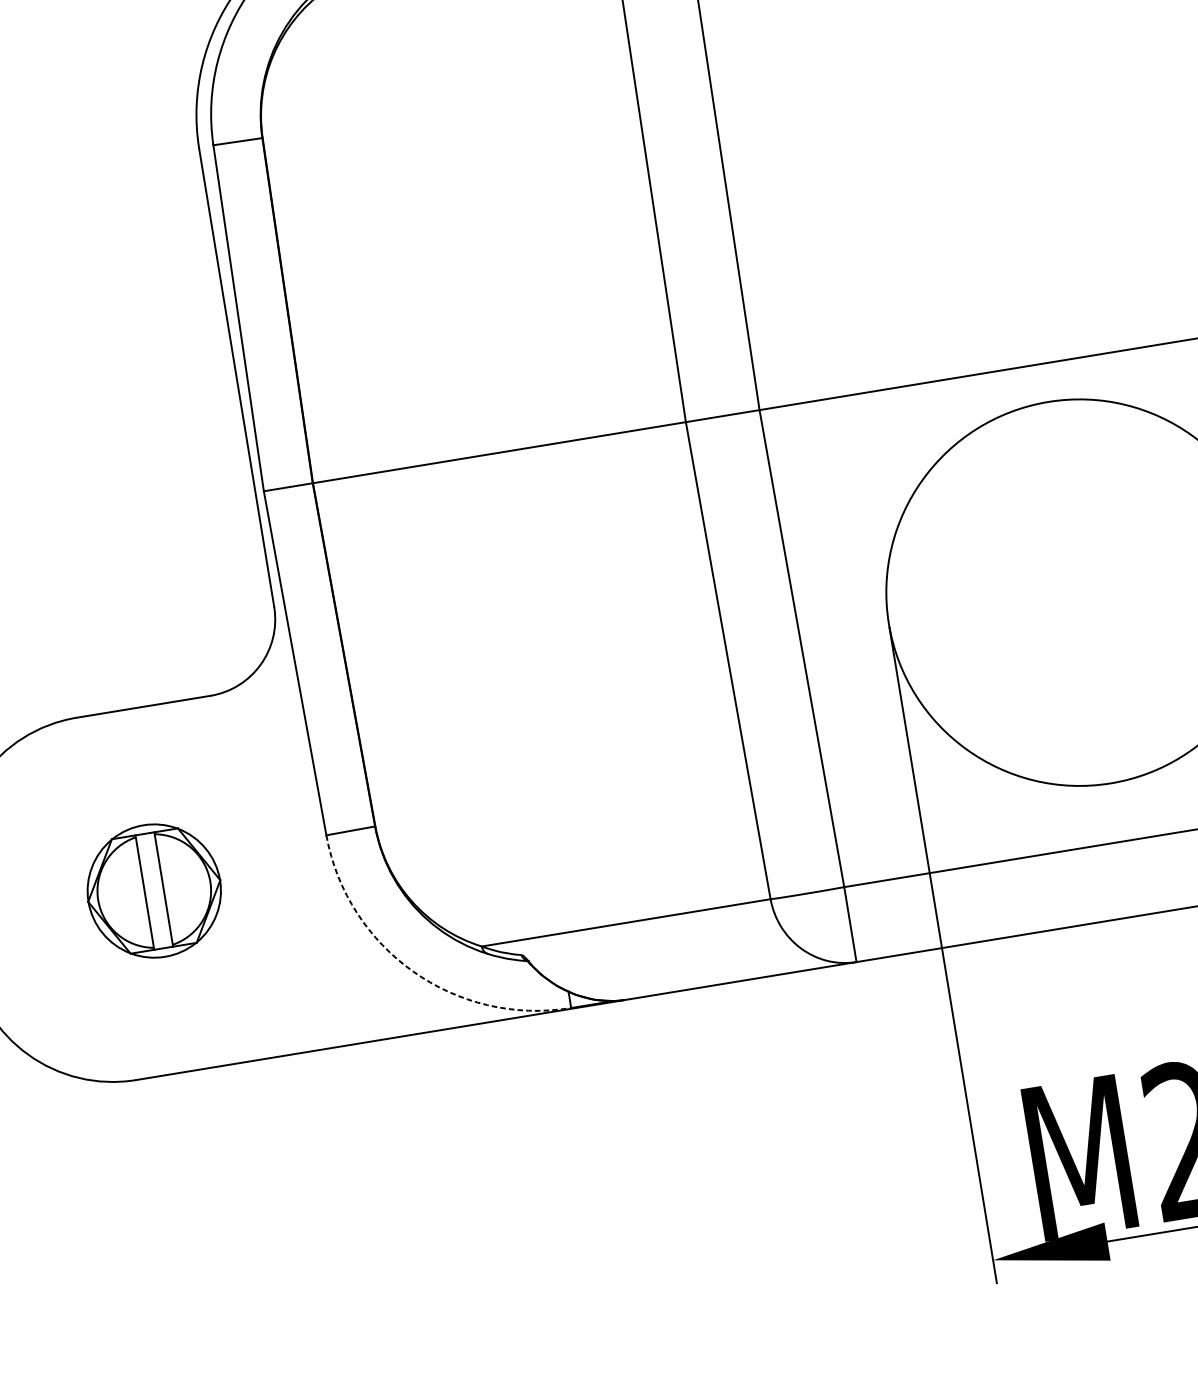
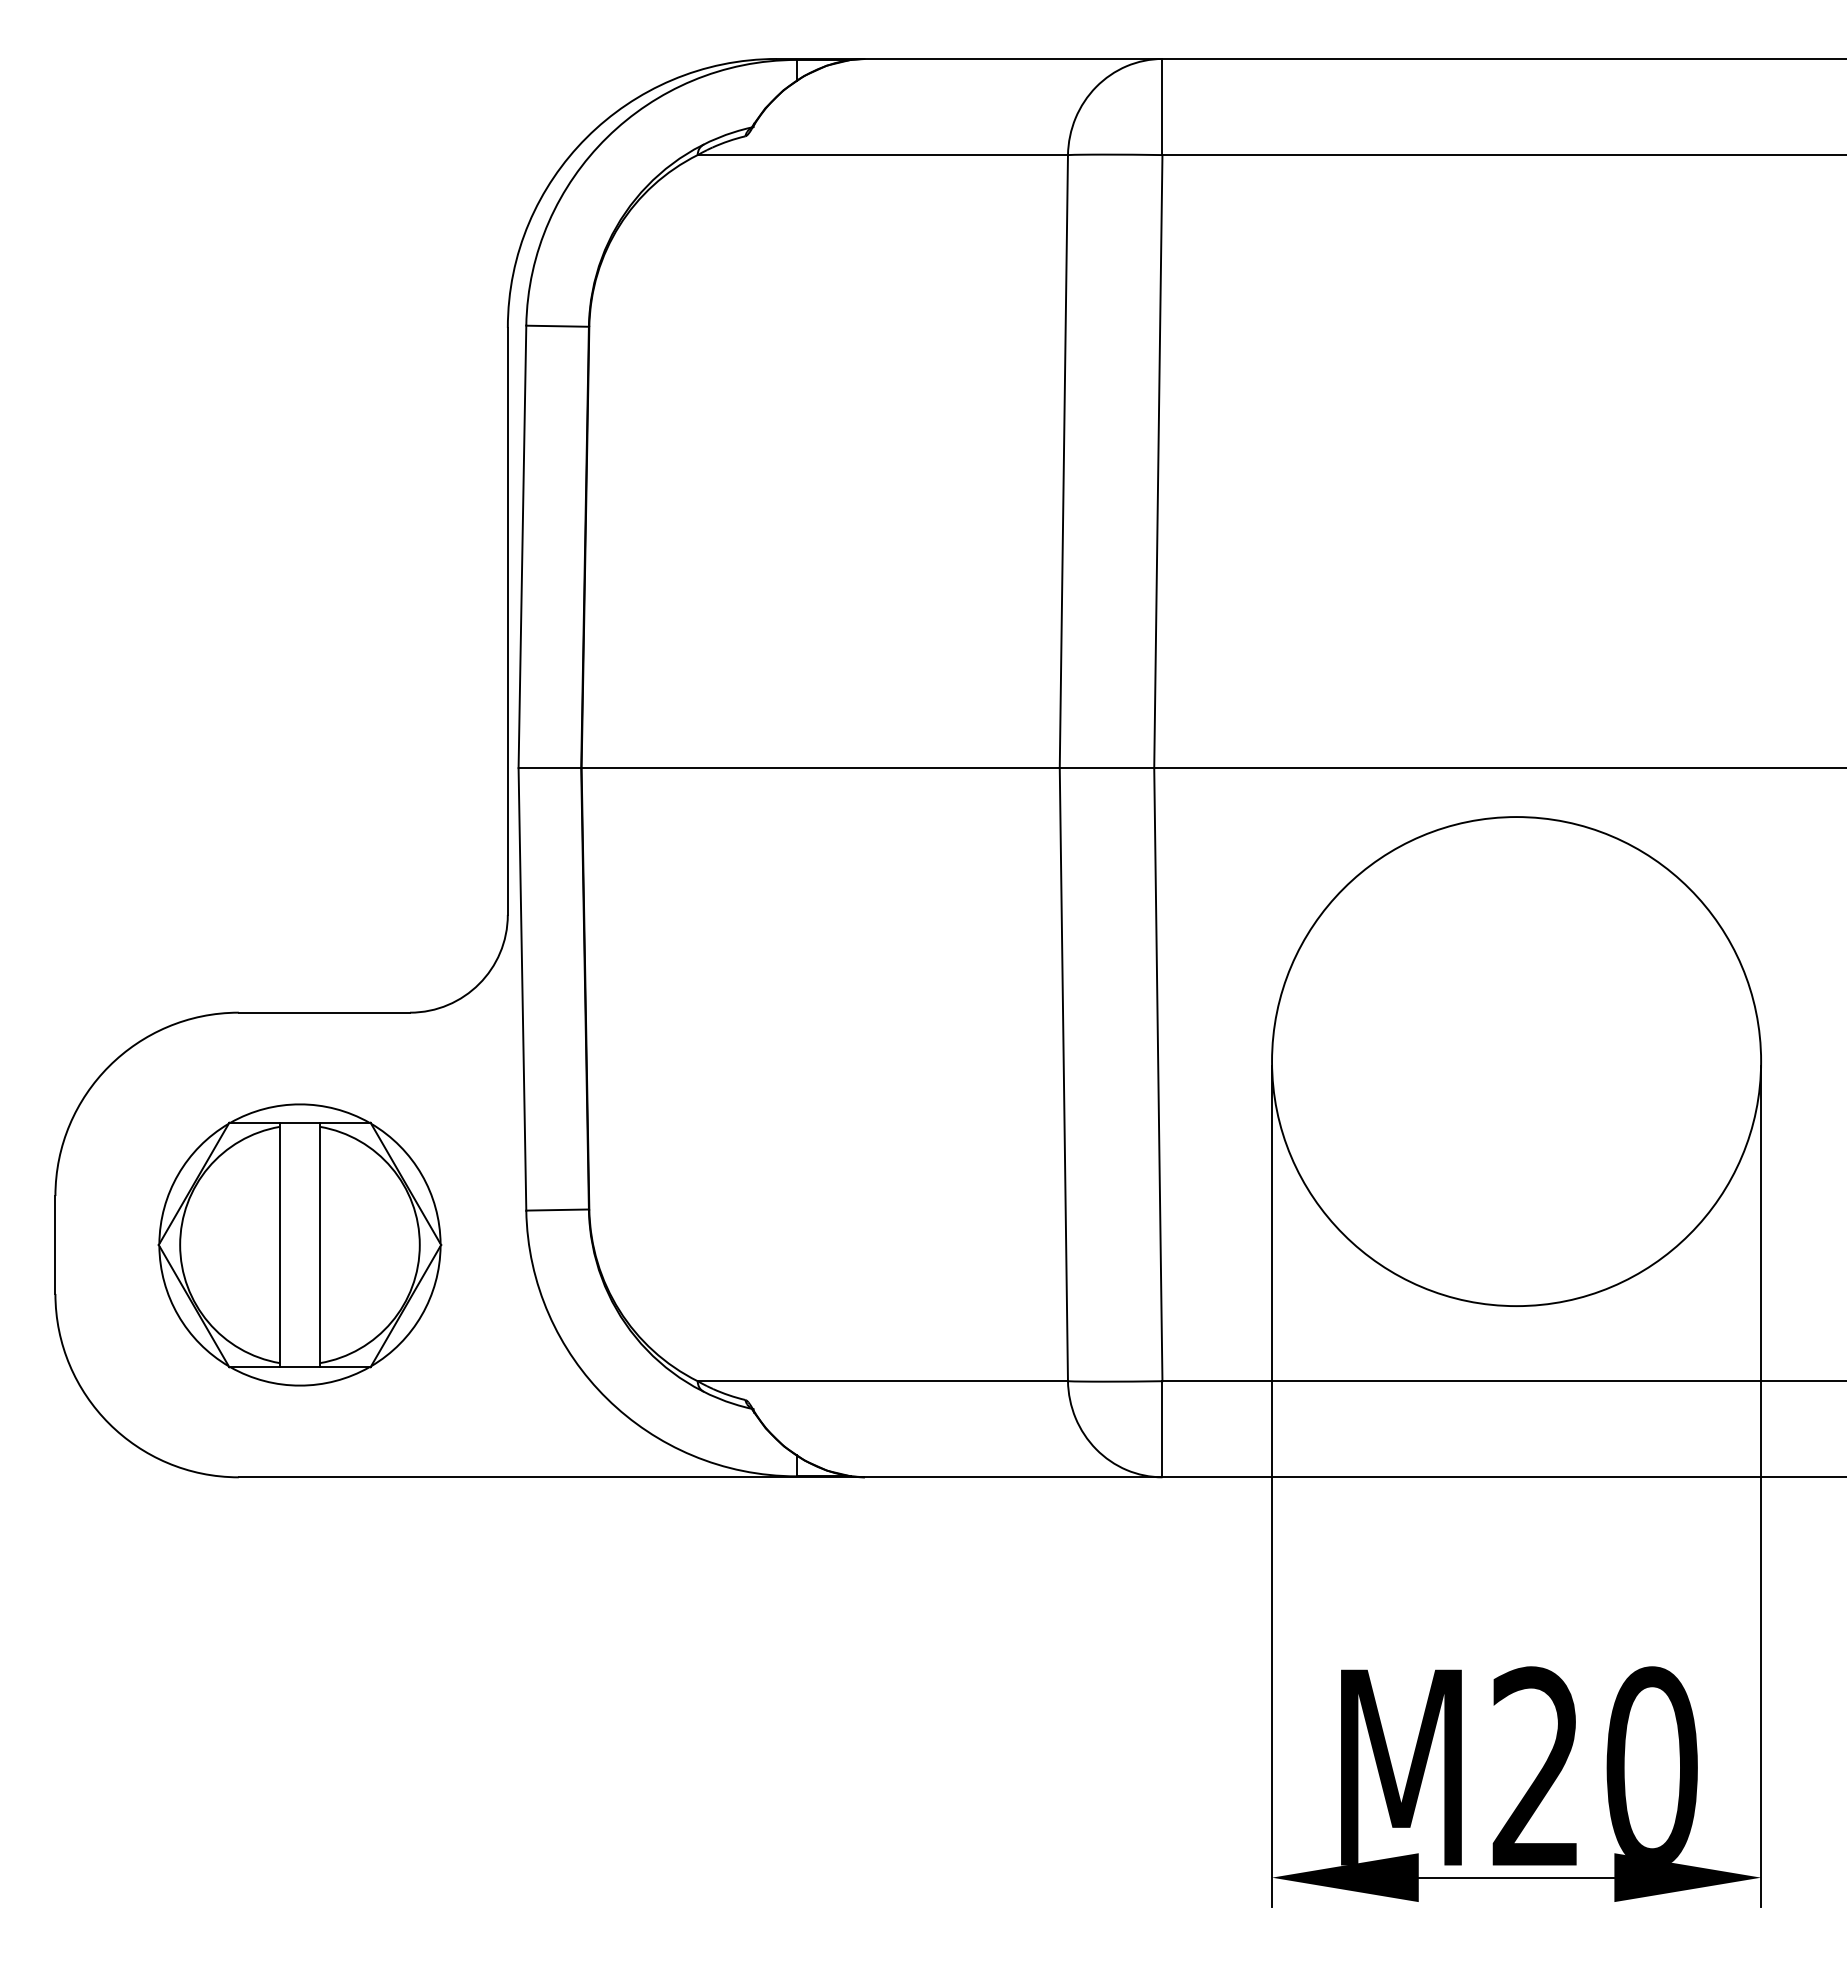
part: (153, 890) -> (299, 1244), size x1.67
arc: (413, 971) -> (607, 1398), dashed -> solid

